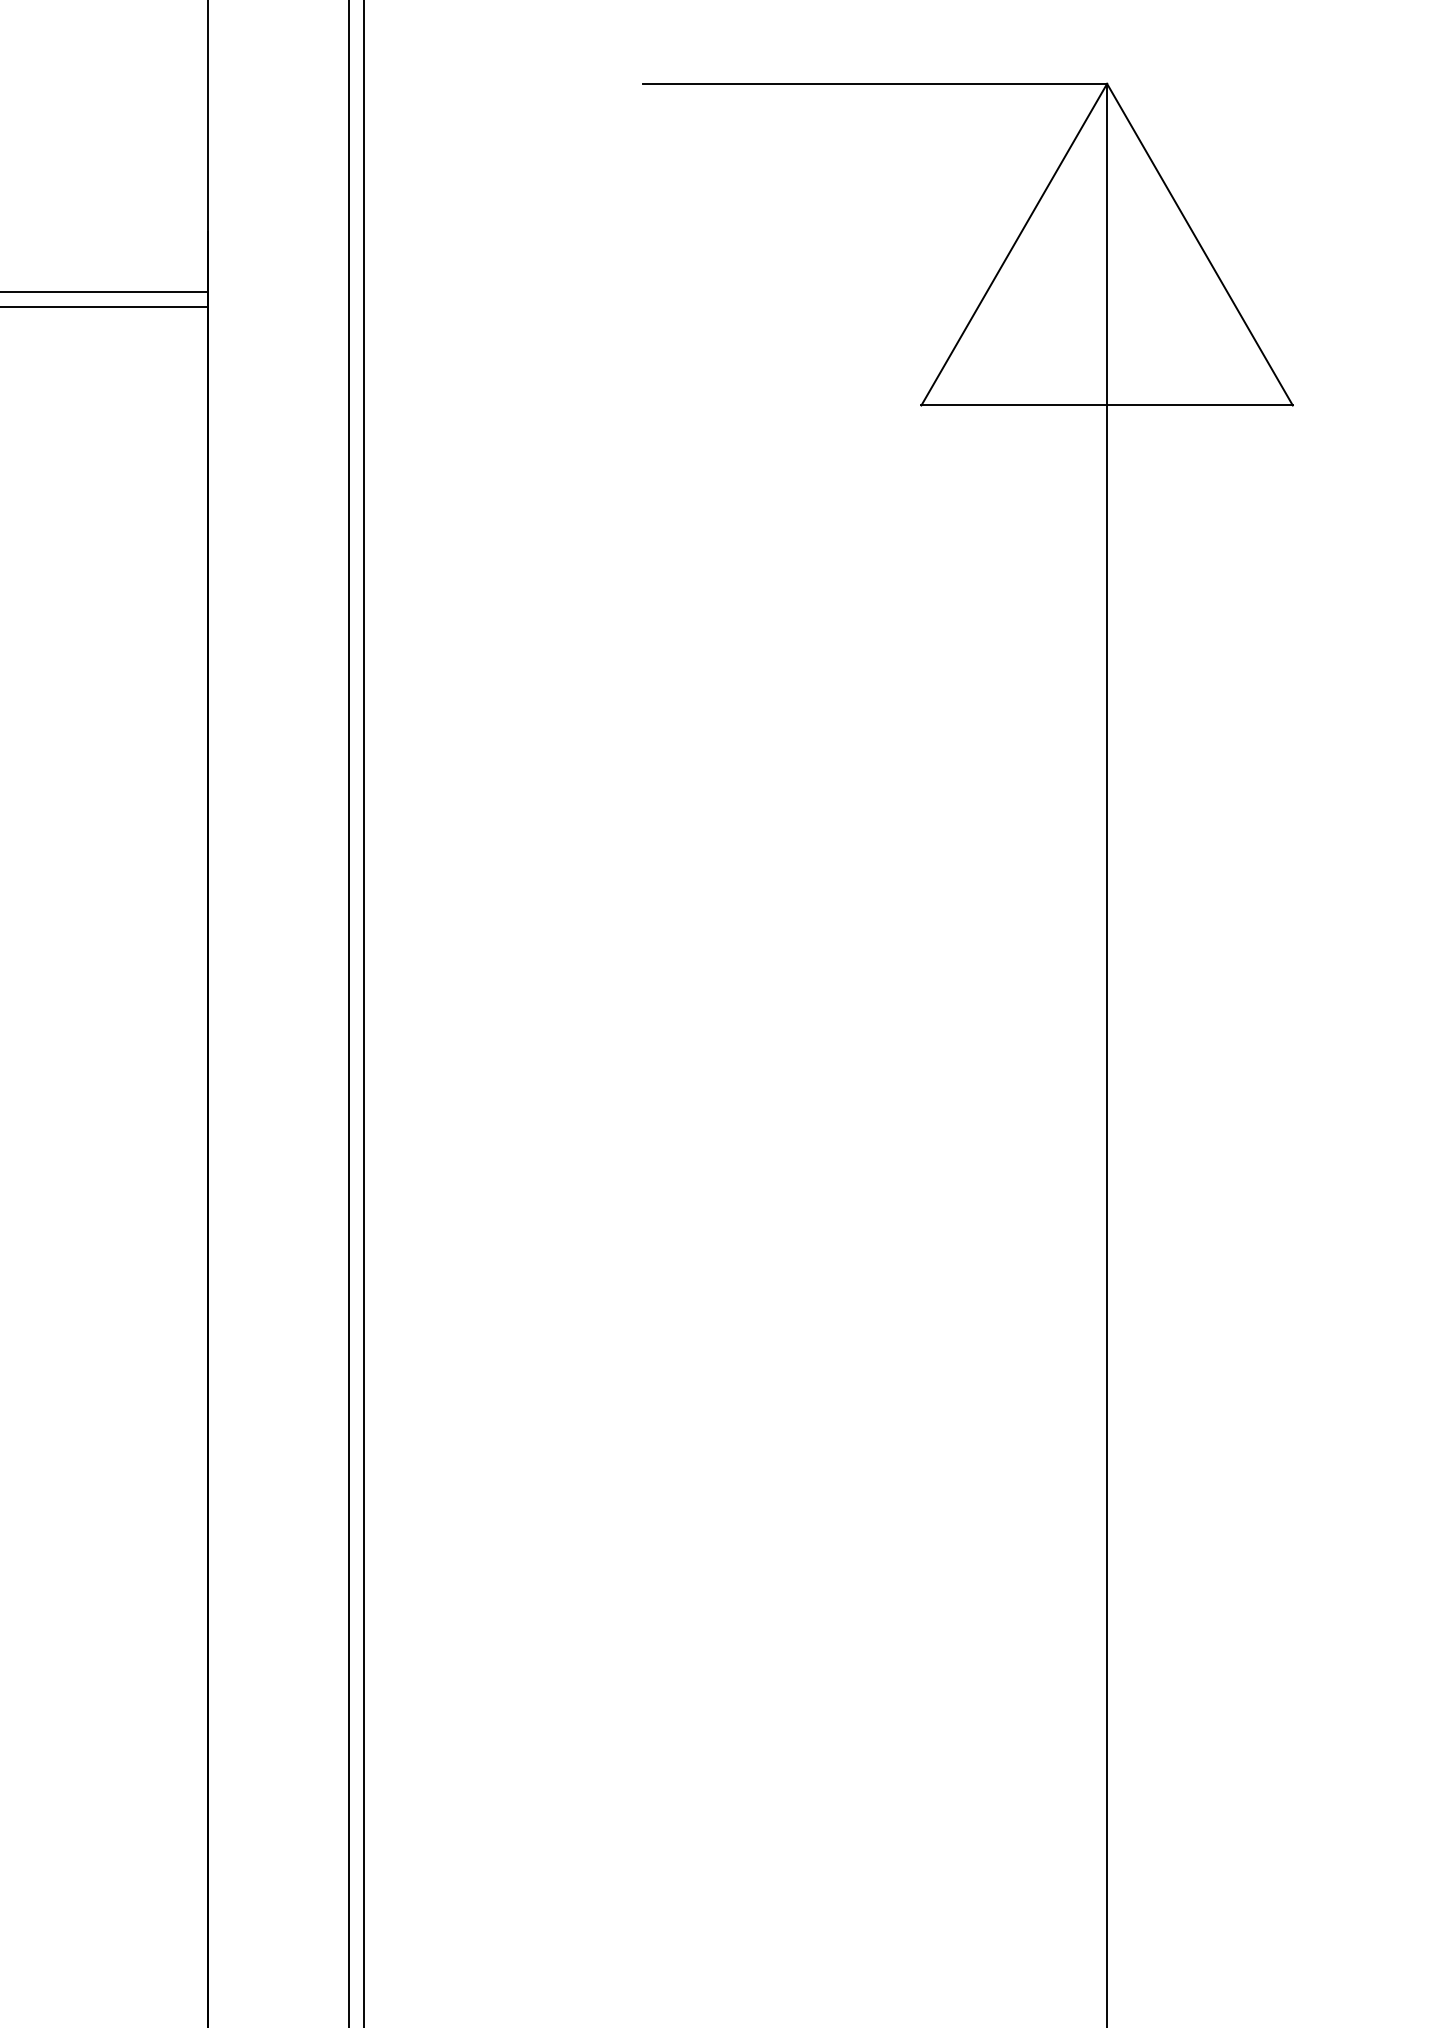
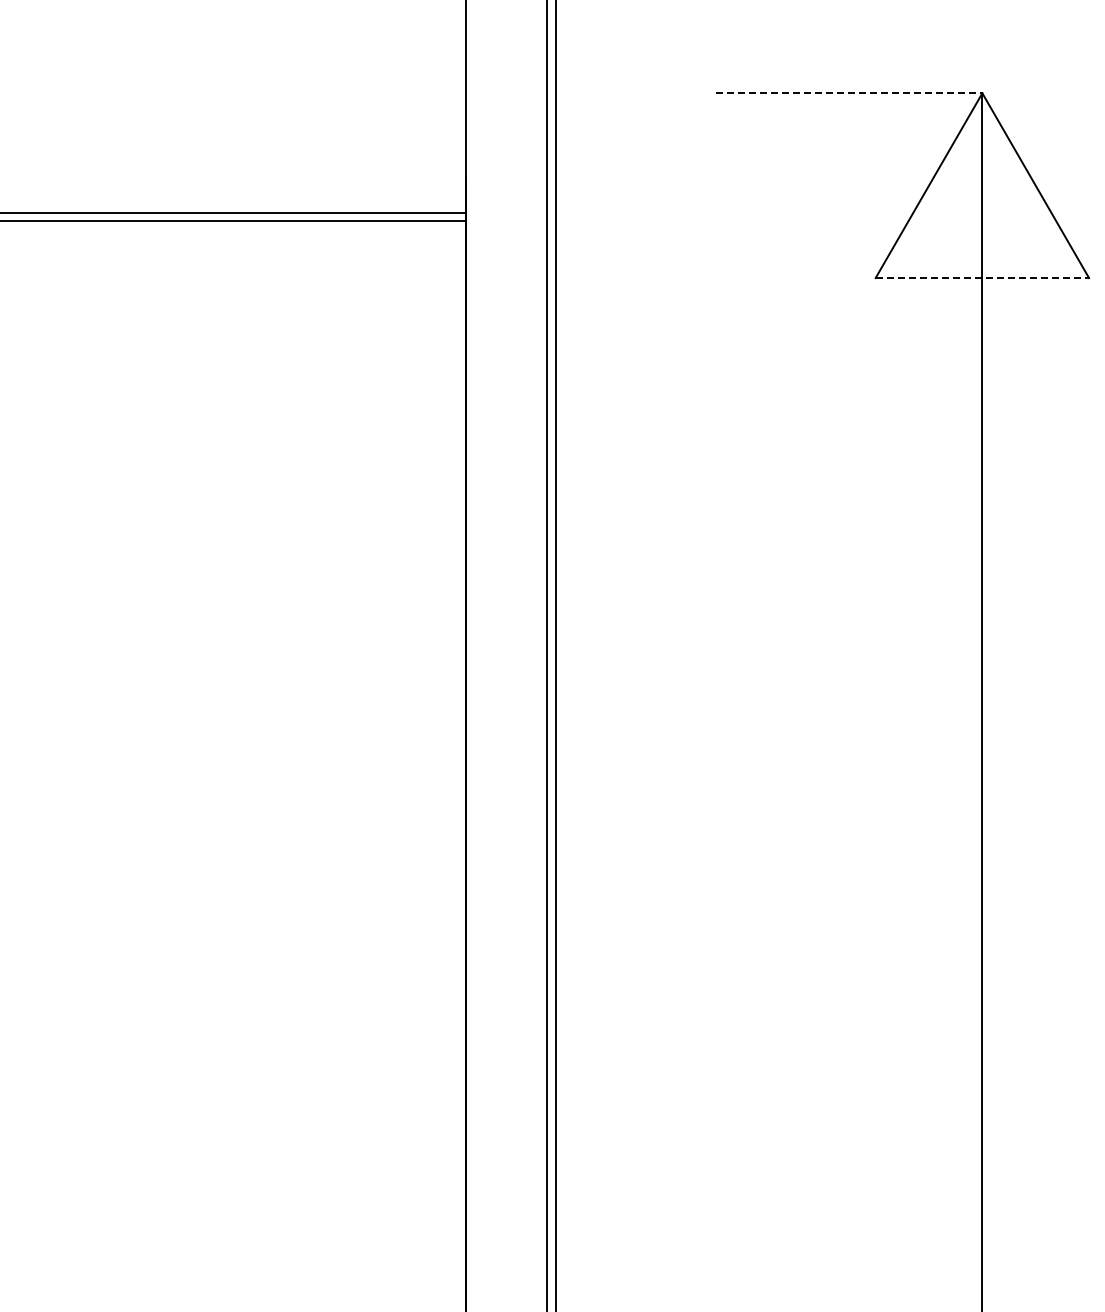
line: (875, 84) -> (849, 93), solid -> dashed
line: (1107, 406) -> (982, 278), solid -> dashed

